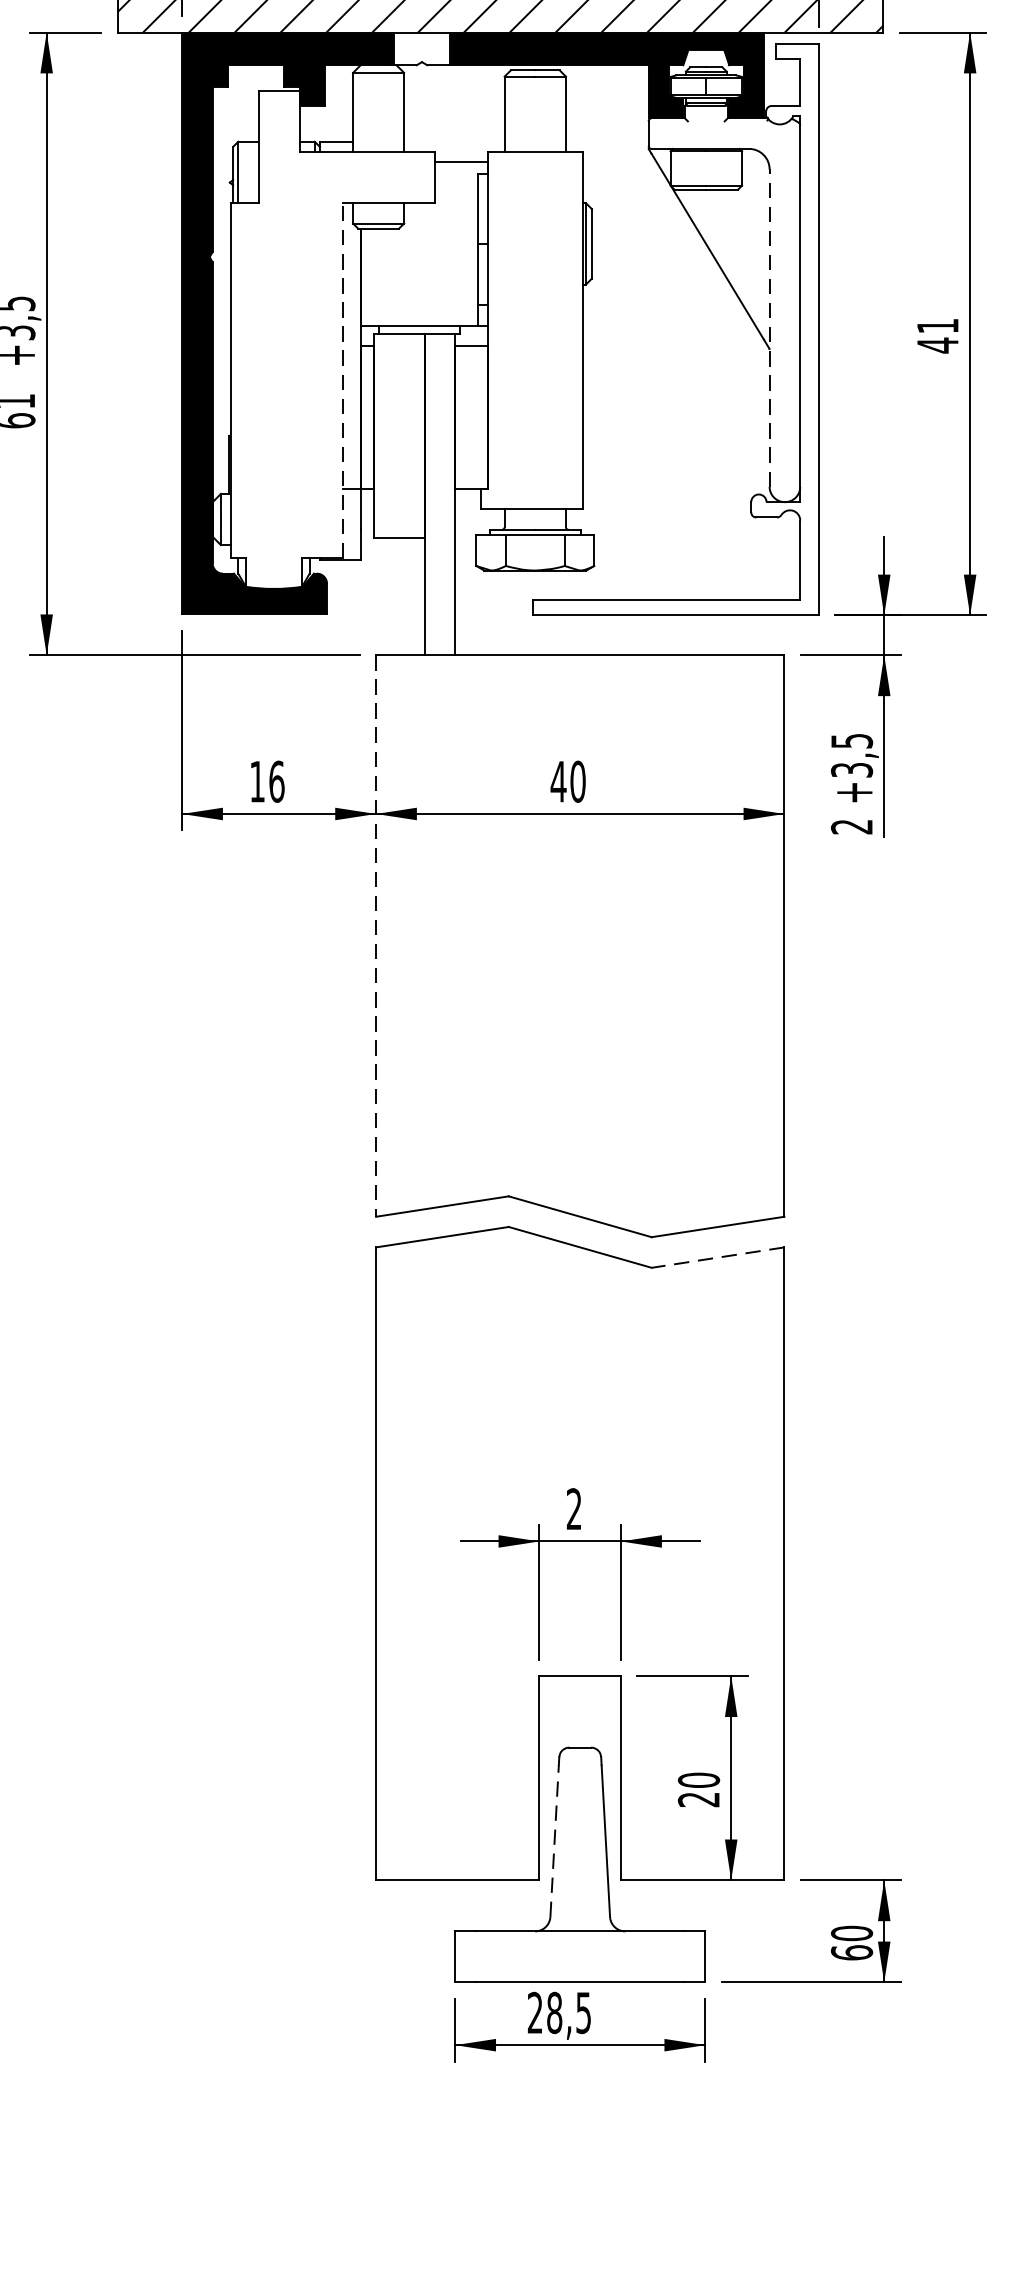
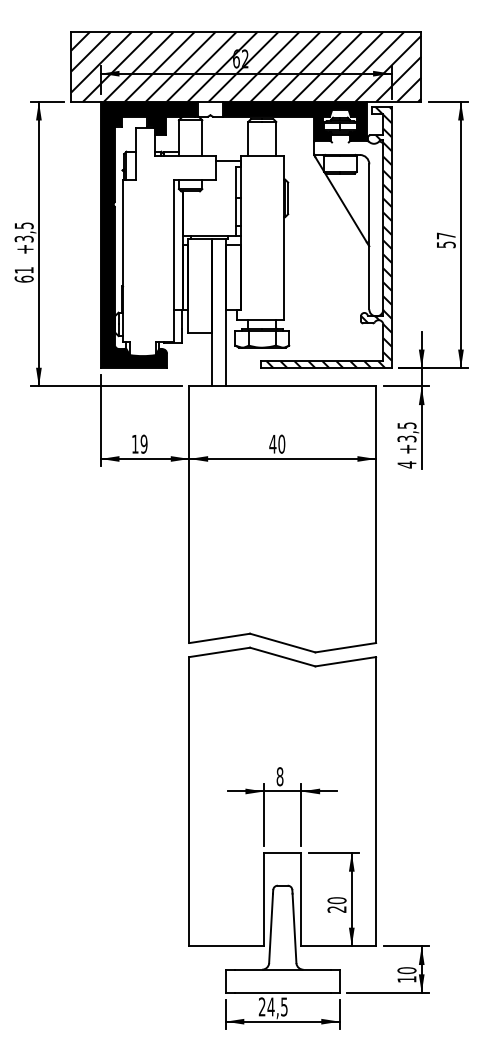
line: (769, 327) -> (369, 236), dashed -> solid
hatch: (680, 329) -> (328, 237), added
text: (938, 335) -> (446, 240), 41 -> 57
line: (343, 379) -> (174, 260), dashed -> solid
text: (275, 780) -> (143, 443), 16 -> 19
text: (850, 826) -> (406, 464), 2 -> 4
line: (376, 937) -> (189, 515), dashed -> solid
line: (717, 1257) -> (345, 661), dashed -> solid
text: (573, 1508) -> (279, 776), 2 -> 8
line: (555, 1841) -> (271, 928), dashed -> solid
text: (850, 1952) -> (406, 979), 60 -> 10
text: (553, 2011) -> (270, 1006), 28,5 -> 24,5

